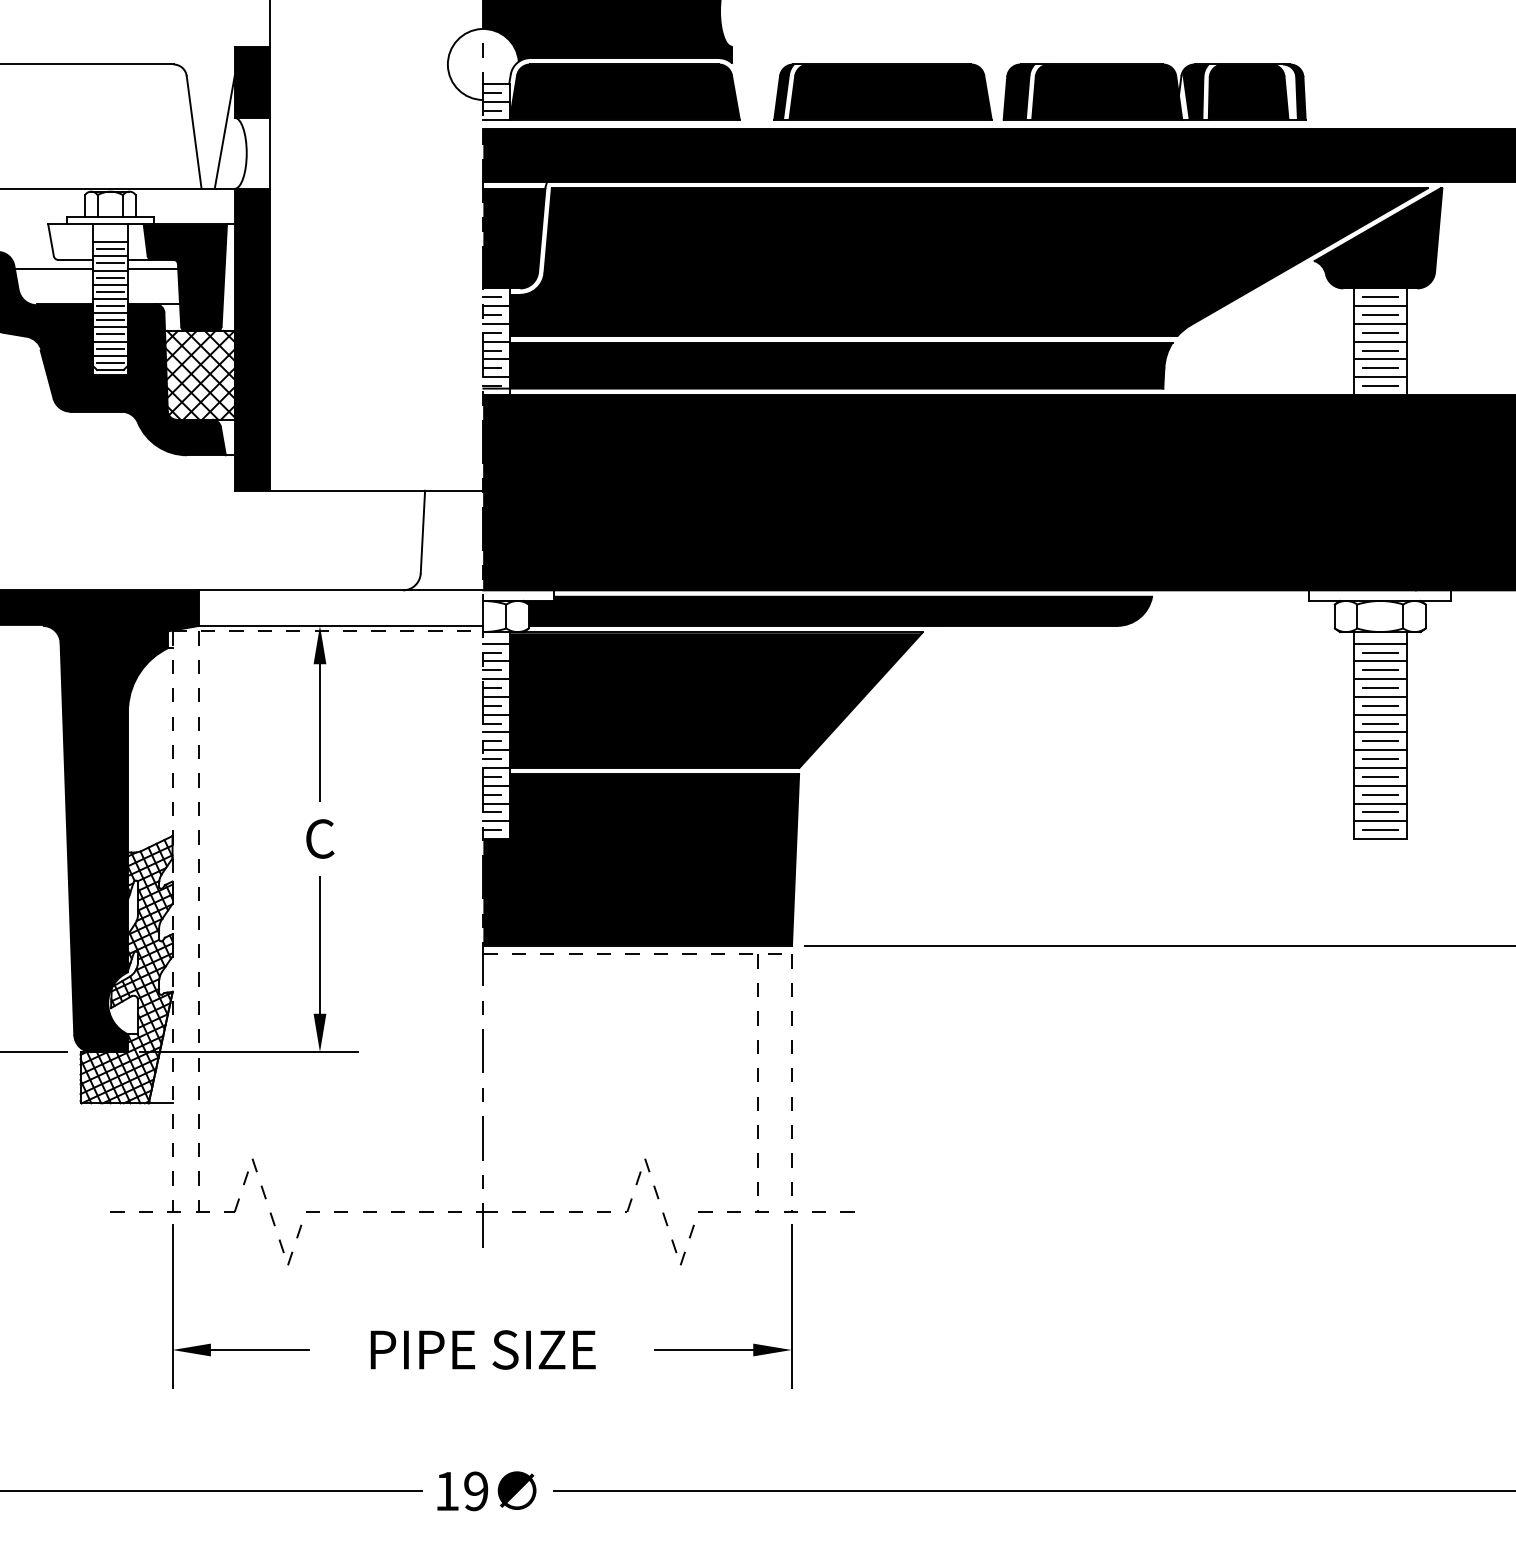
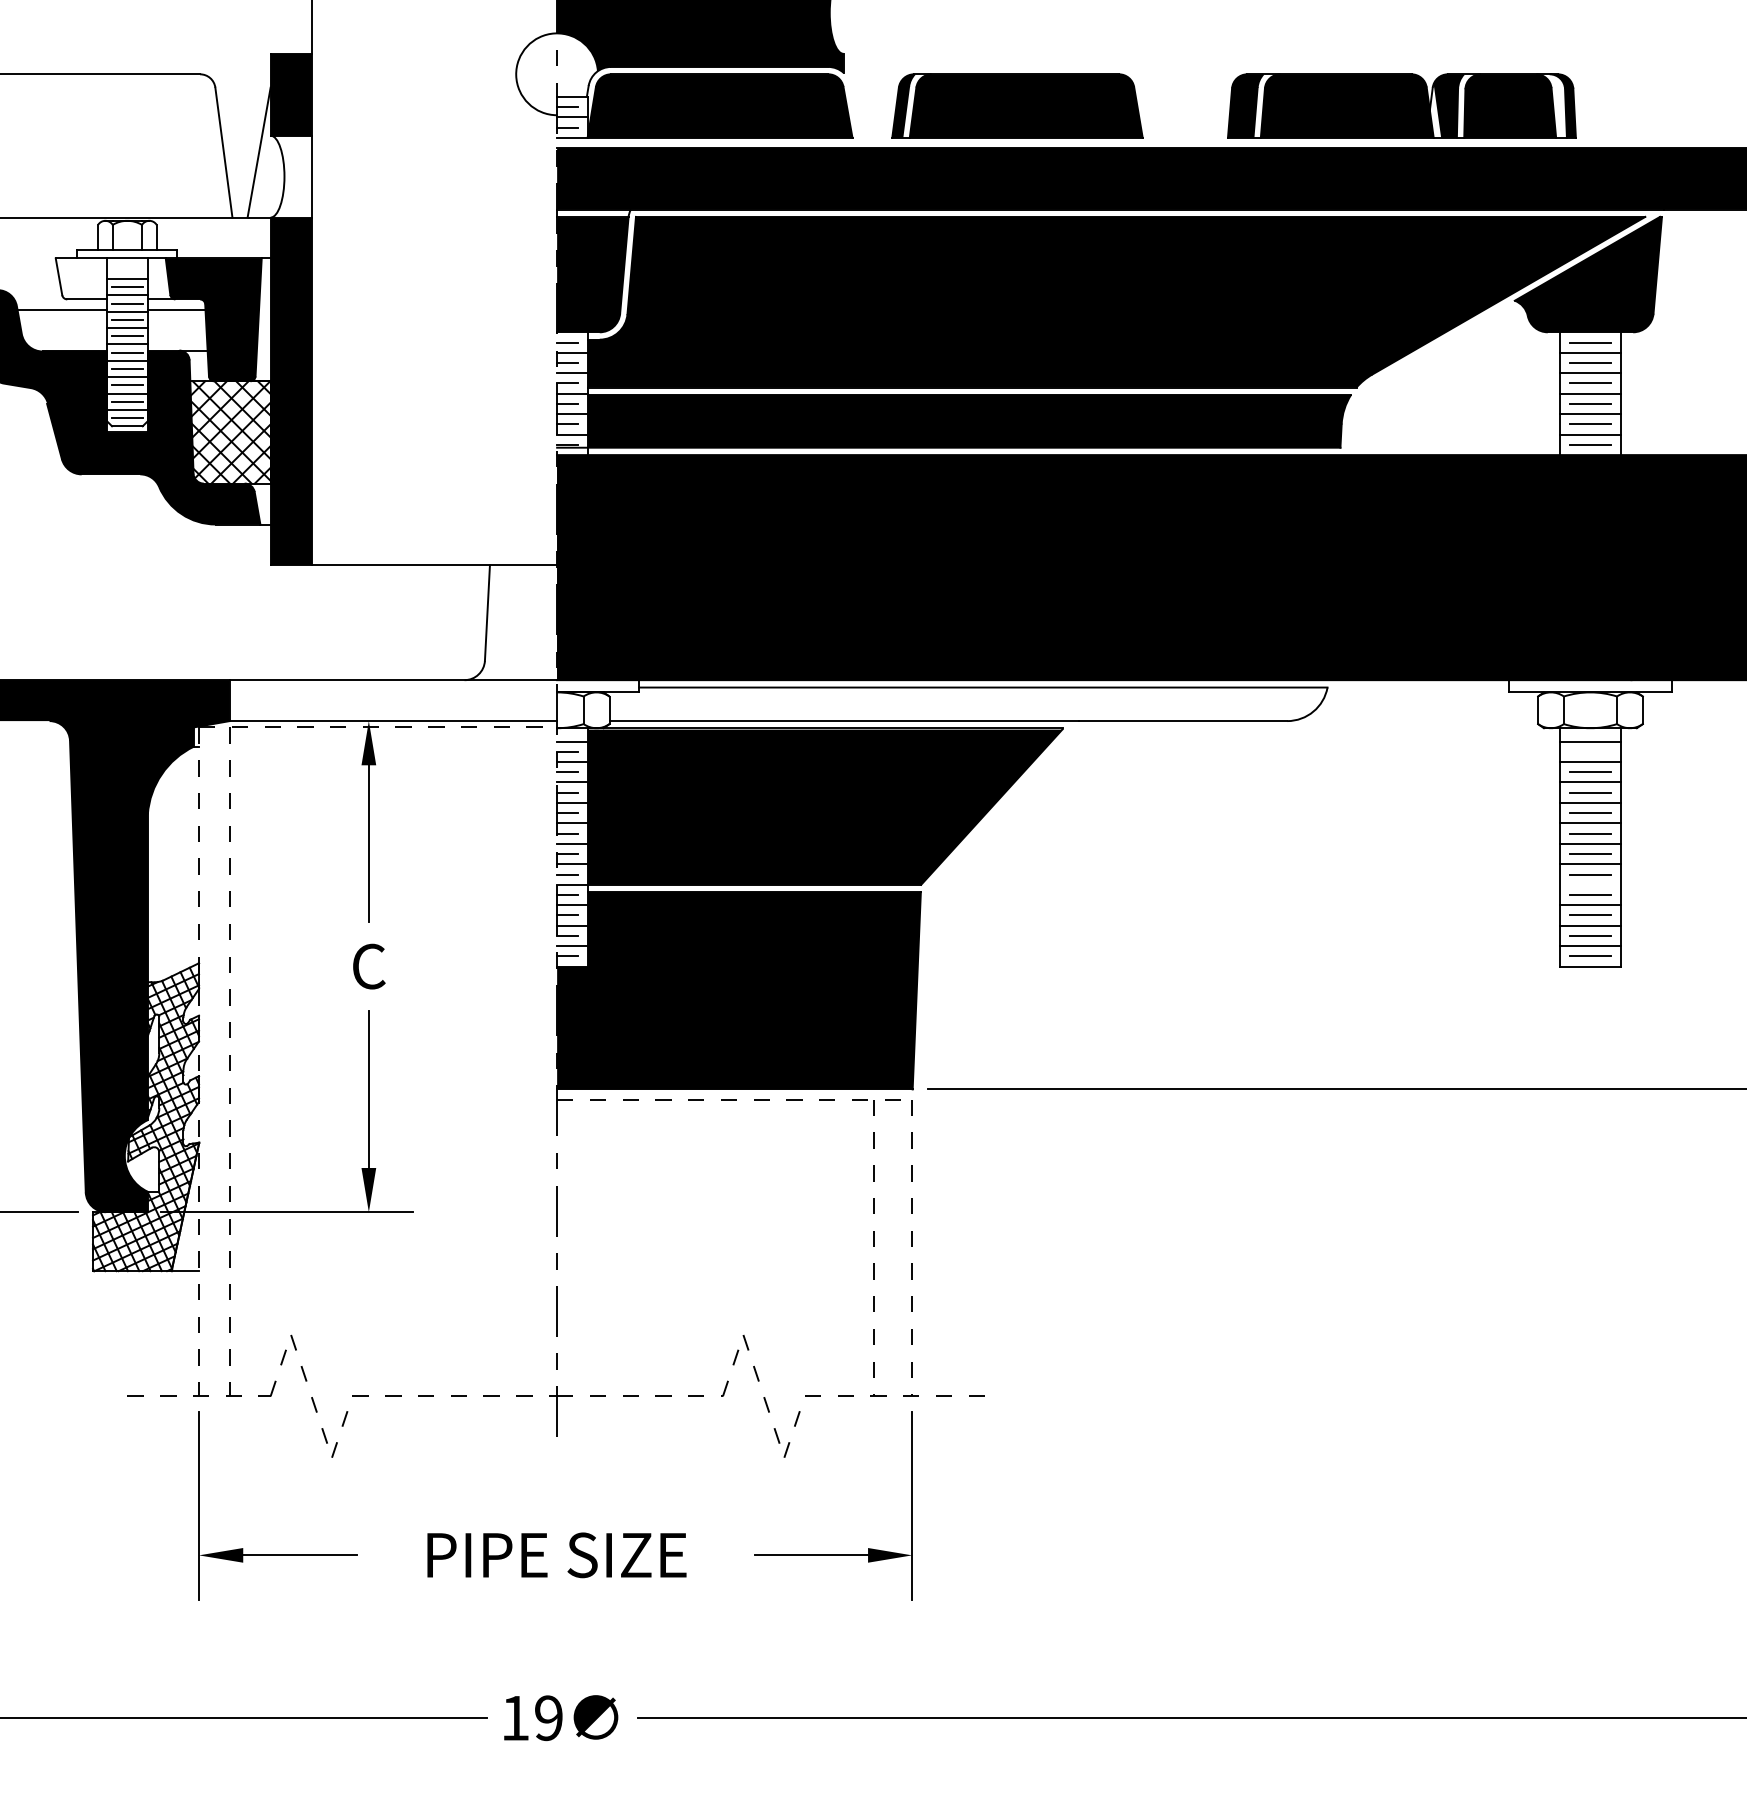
part: (1154, 91) -> (1401, 105), moved
fill: (837, 610) -> (965, 703), removed
line: (1380, 652) -> (1590, 751), removed
line: (1379, 767) -> (1589, 884), removed

